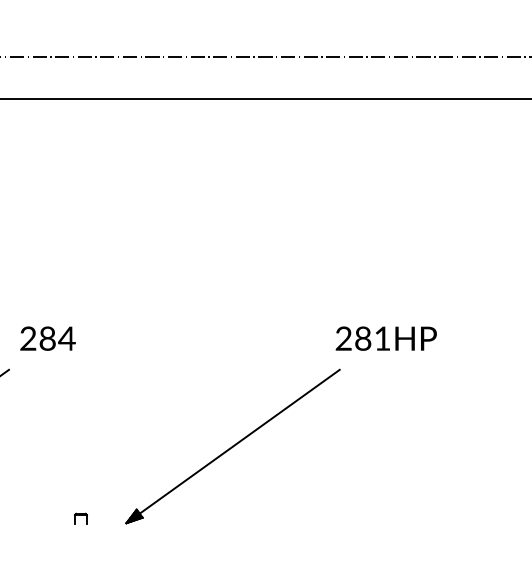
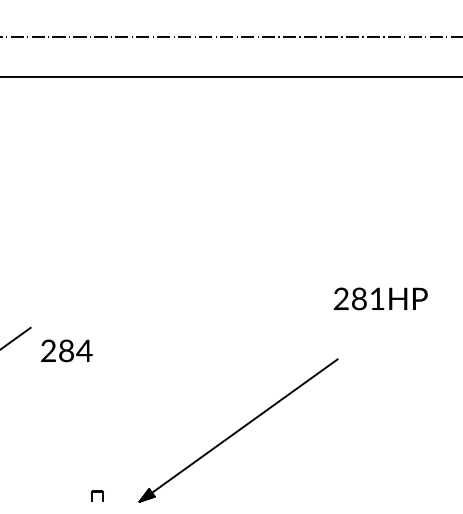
text: (47, 338) -> (66, 350), moved
part: (232, 446) -> (238, 430), moved
part: (80, 518) -> (96, 495), moved

